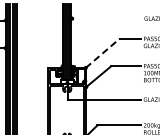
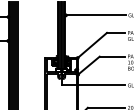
line: (106, 18) -> (95, 15), added
line: (103, 53) -> (93, 45), dashed -> solid

